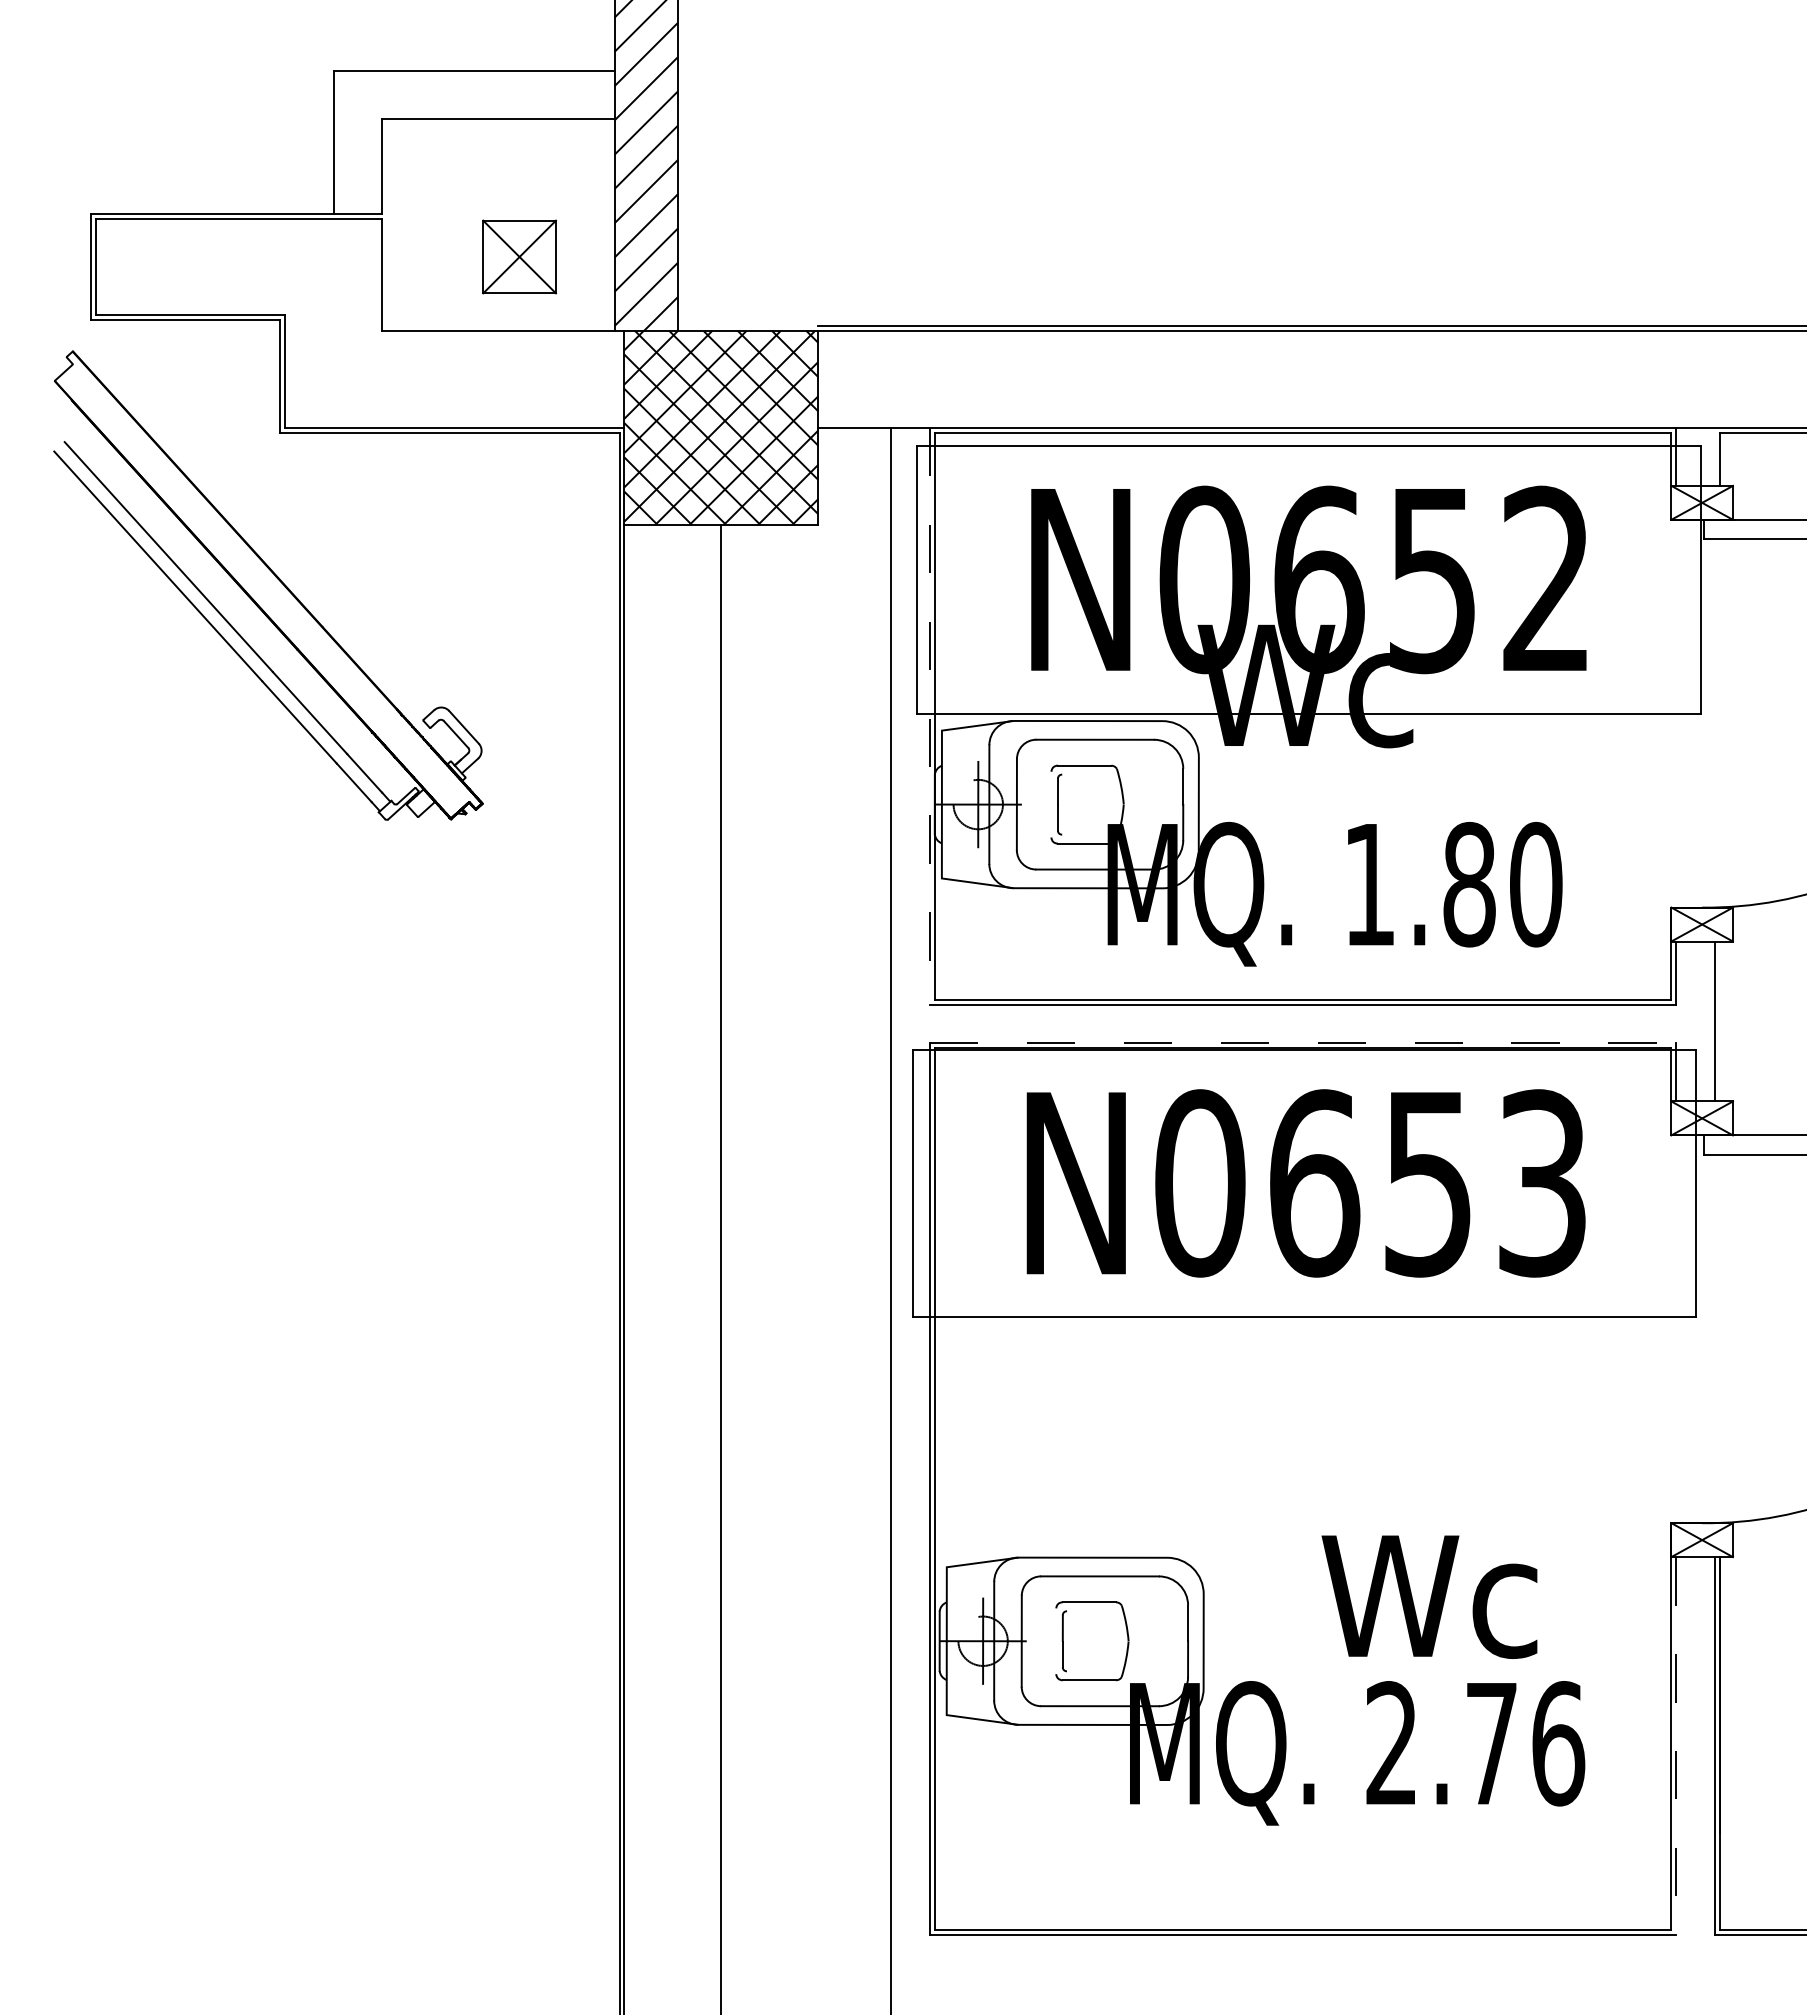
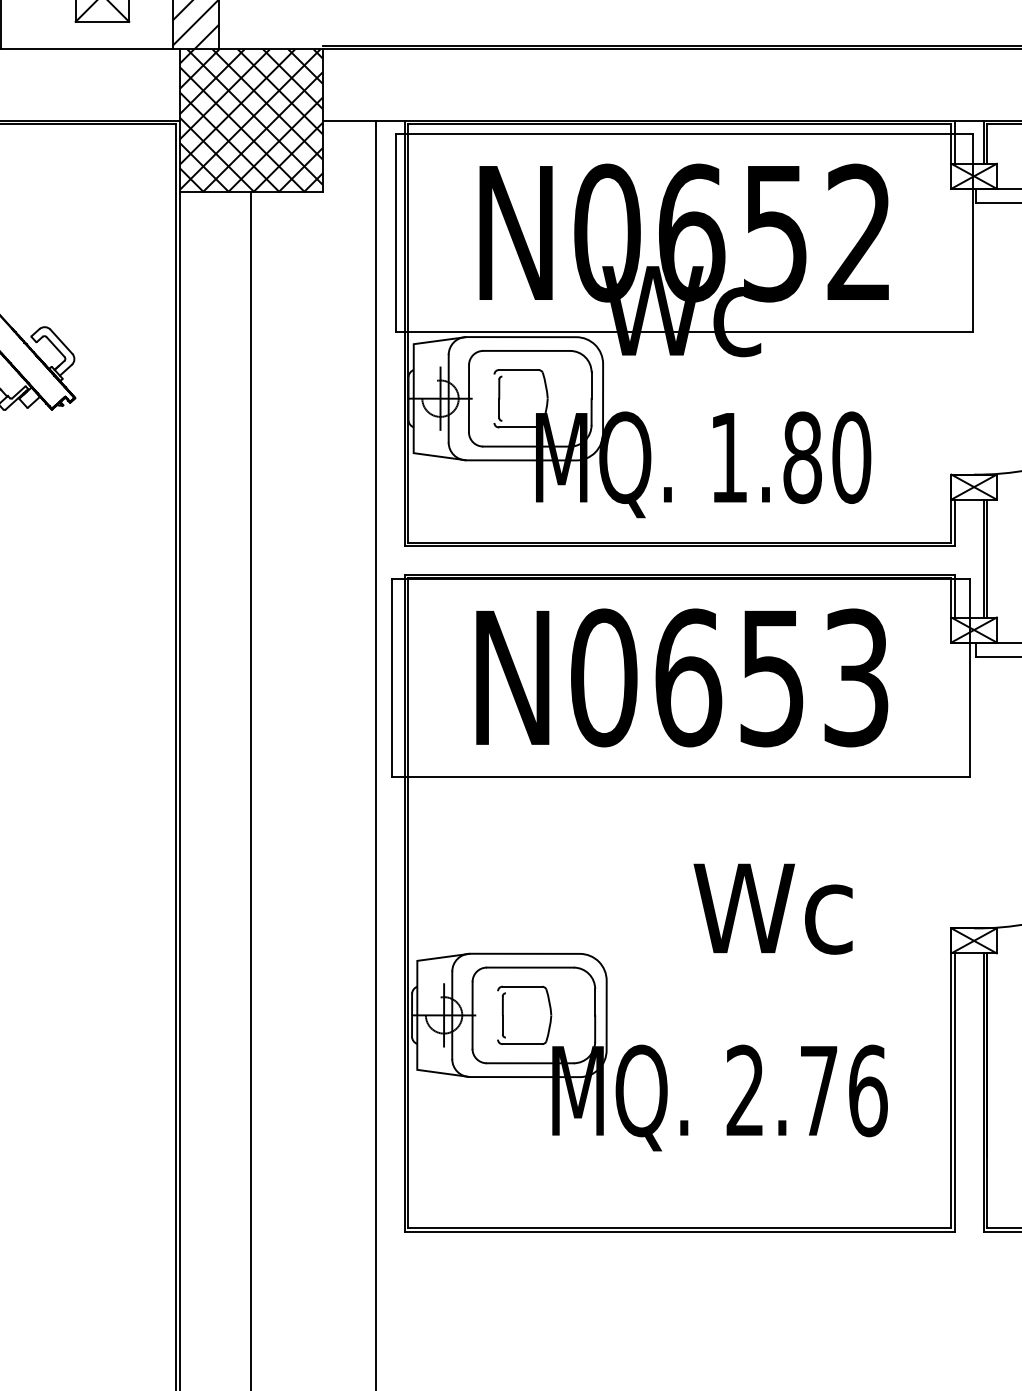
line: (1715, 456) -> (983, 142), added
line: (929, 716) -> (404, 333), dashed -> solid
line: (1719, 1021) -> (986, 558), added
line: (1303, 1043) -> (680, 574), dashed -> solid
text: (1429, 1596) -> (773, 908), moved
line: (1676, 1746) -> (955, 1092), dashed -> solid

